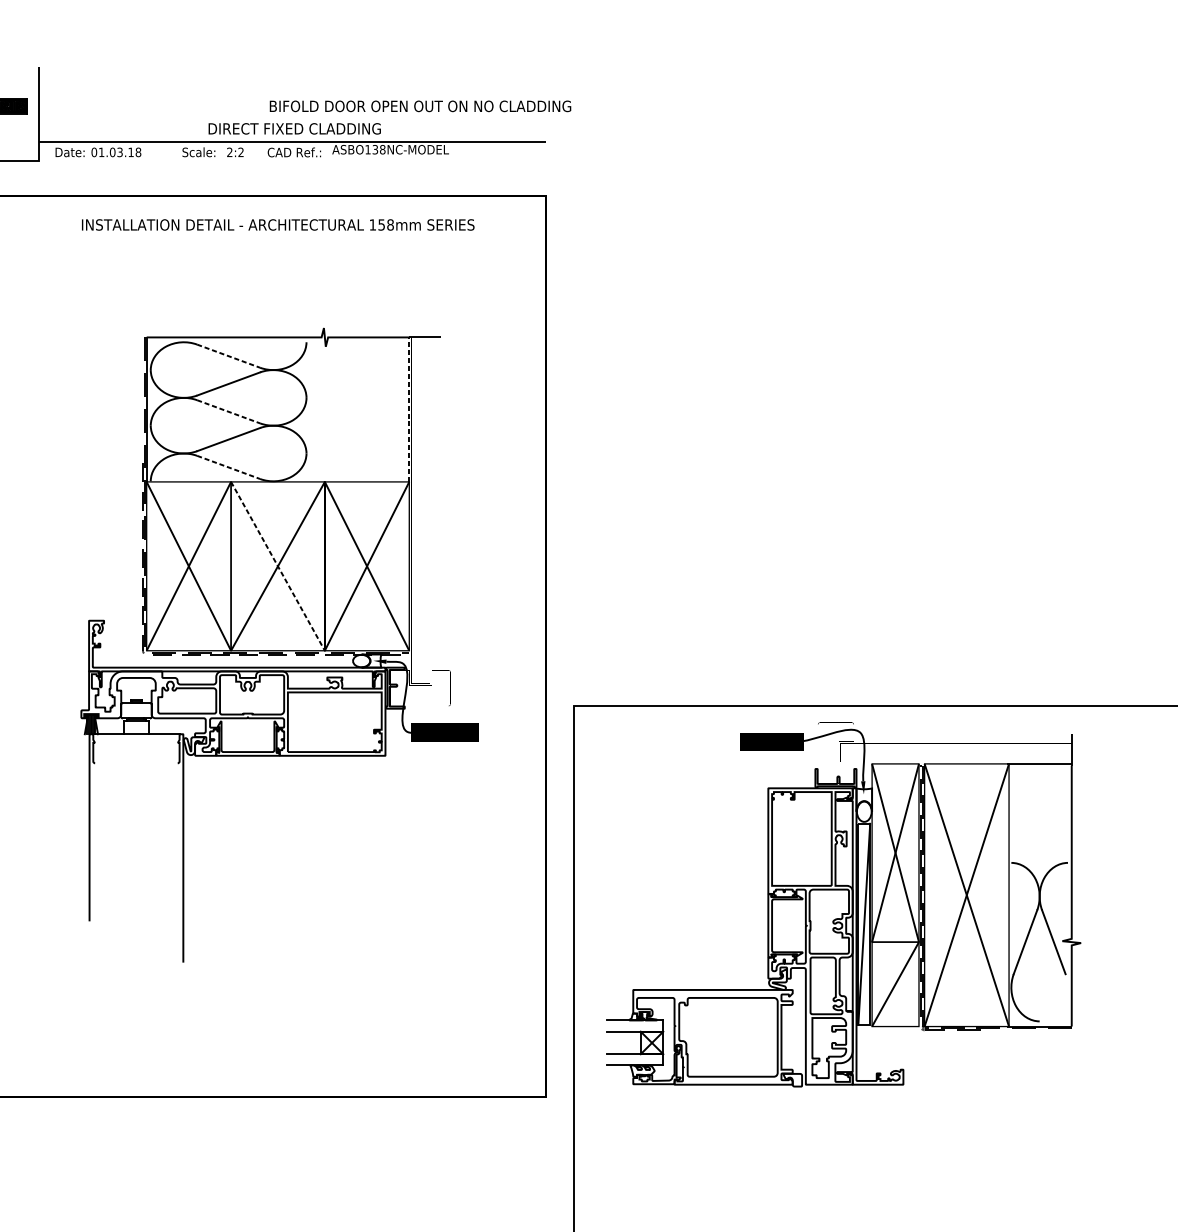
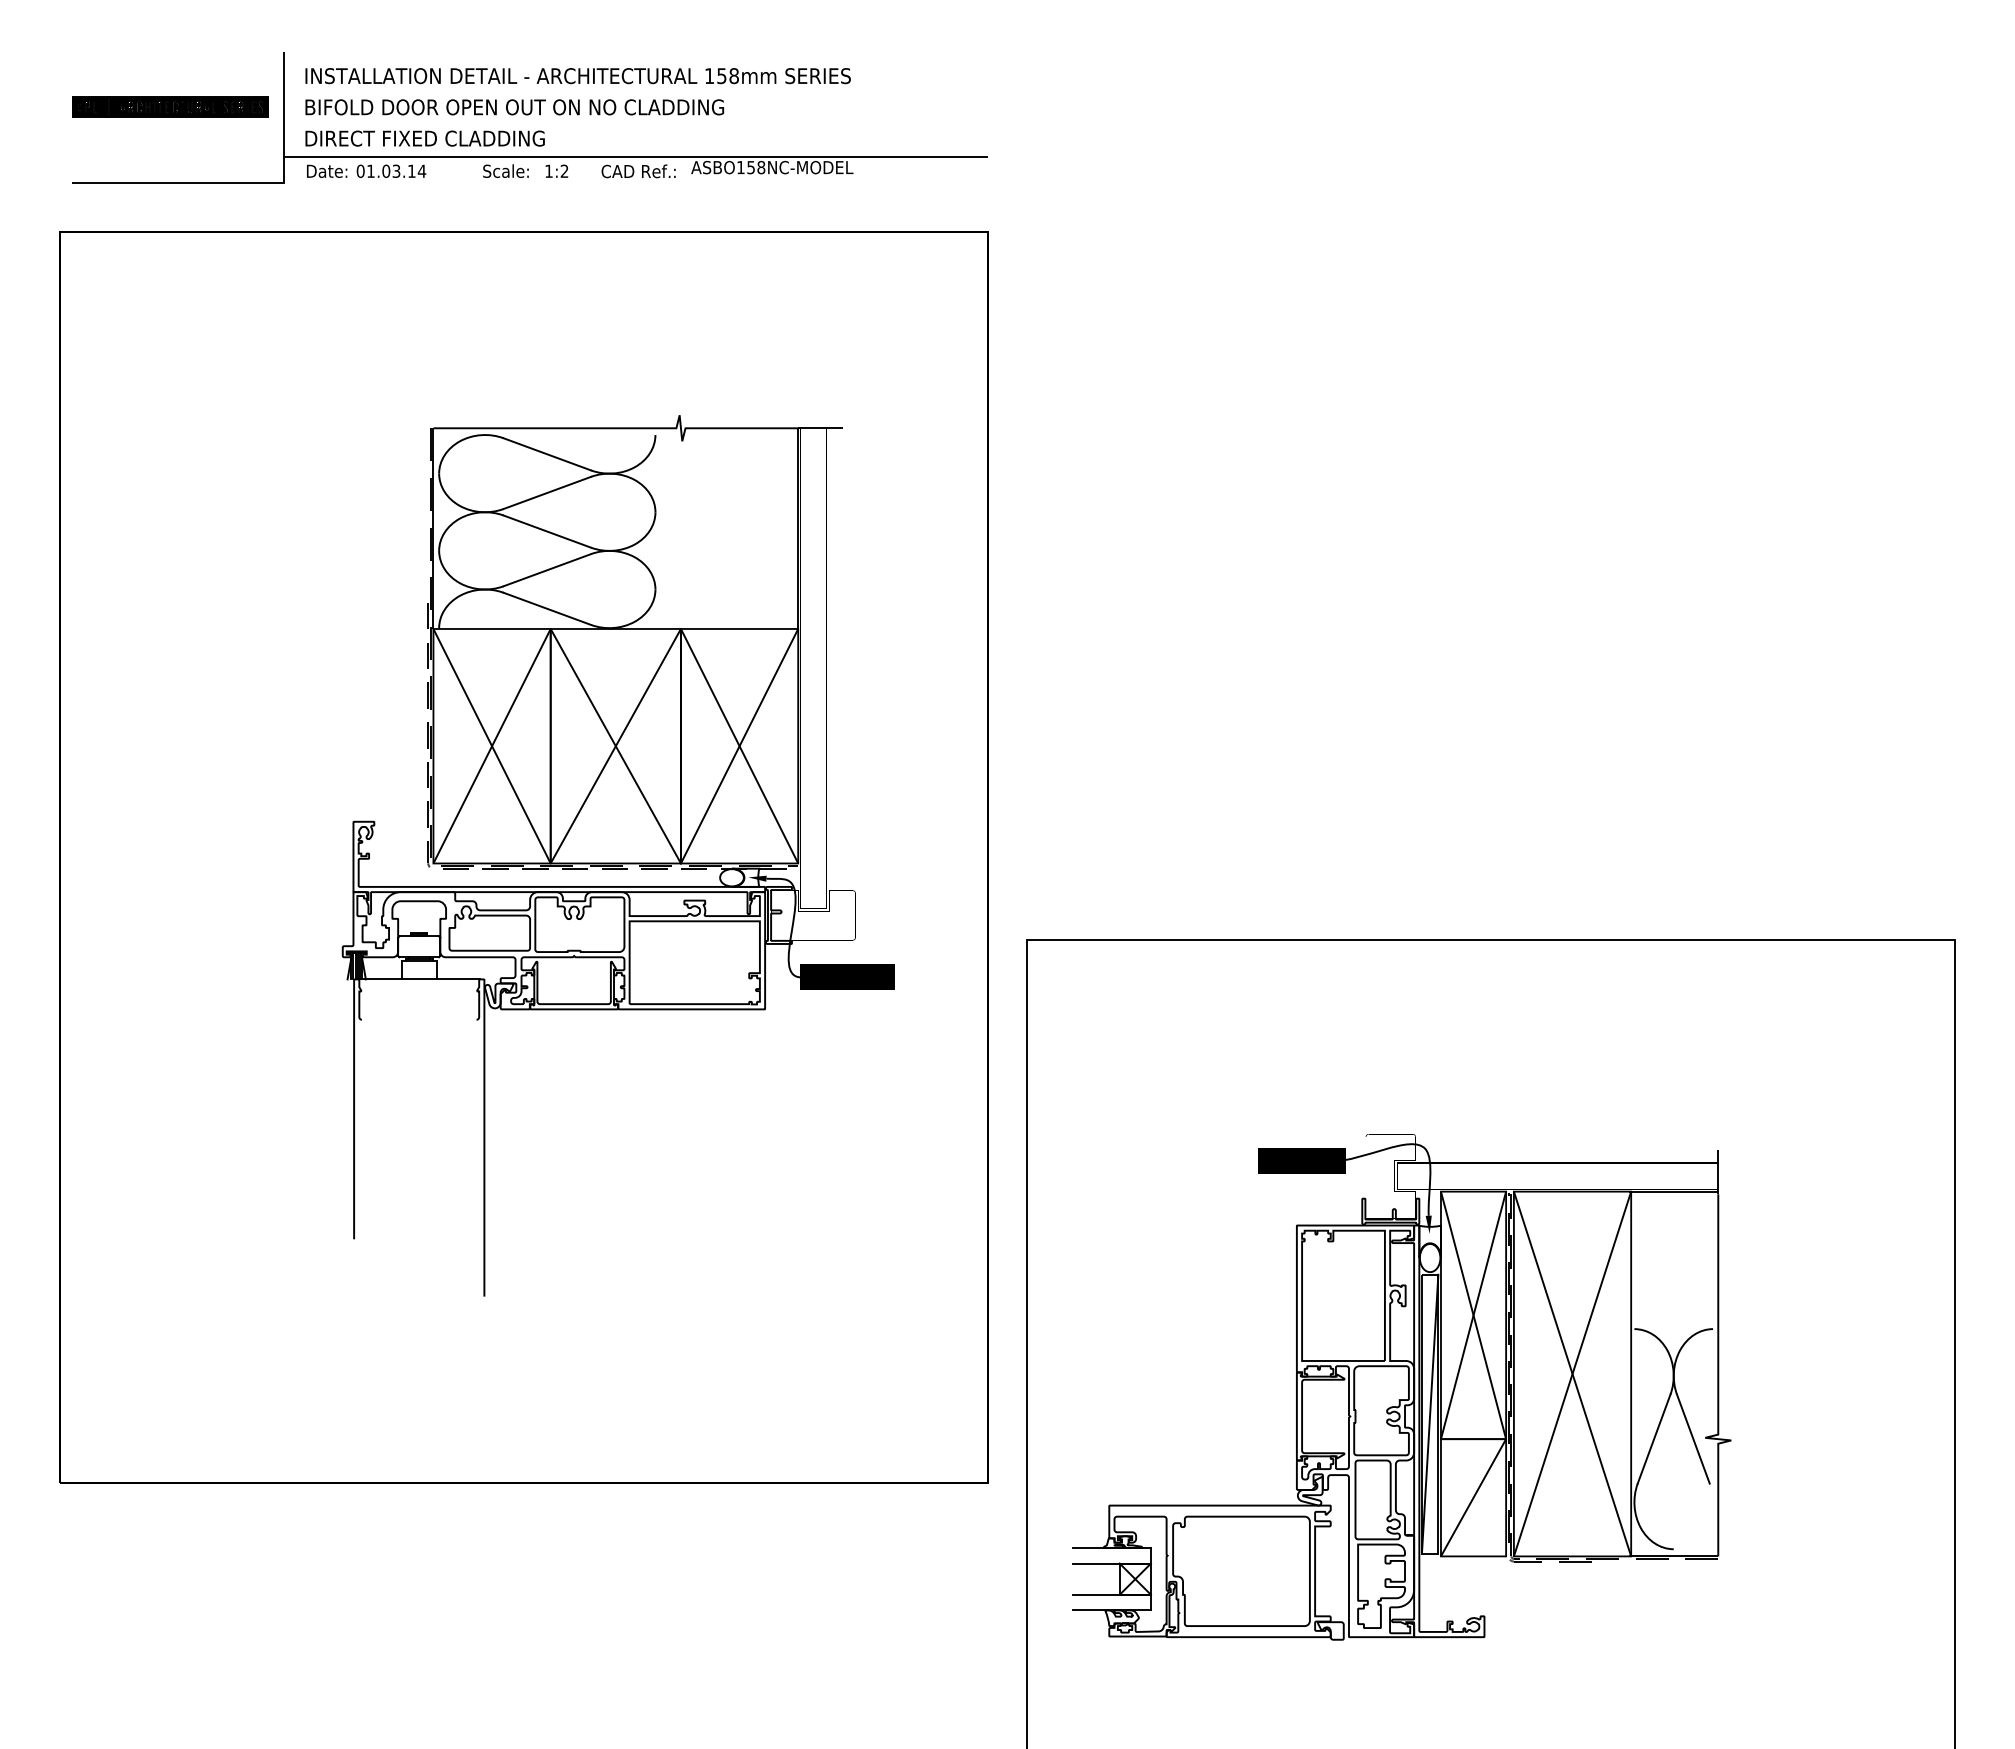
text: (420, 106) -> (514, 107), moved
text: (294, 128) -> (424, 138), moved
text: (374, 148) -> (750, 166), ASBO138NC-MODEL -> ASBO158NC-MODEL
text: (138, 151) -> (421, 170), 01.03.18 -> 01.03.14
text: (229, 151) -> (548, 170), 2:2 -> 1:2
text: (277, 225) -> (577, 76), moved
line: (228, 356) -> (547, 454), dashed -> solid
line: (409, 409) -> (798, 528), dashed -> solid
line: (228, 411) -> (547, 531), dashed -> solid
line: (228, 467) -> (547, 608), dashed -> solid
line: (278, 566) -> (616, 746), dashed -> solid
part: (843, 904) -> (1401, 1387), moved

